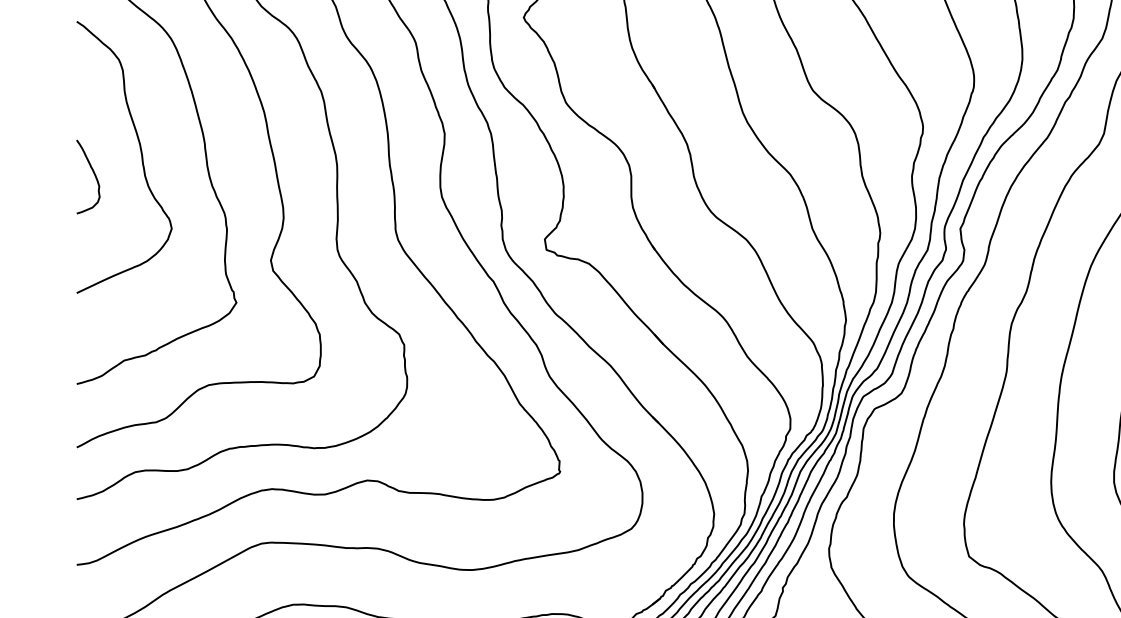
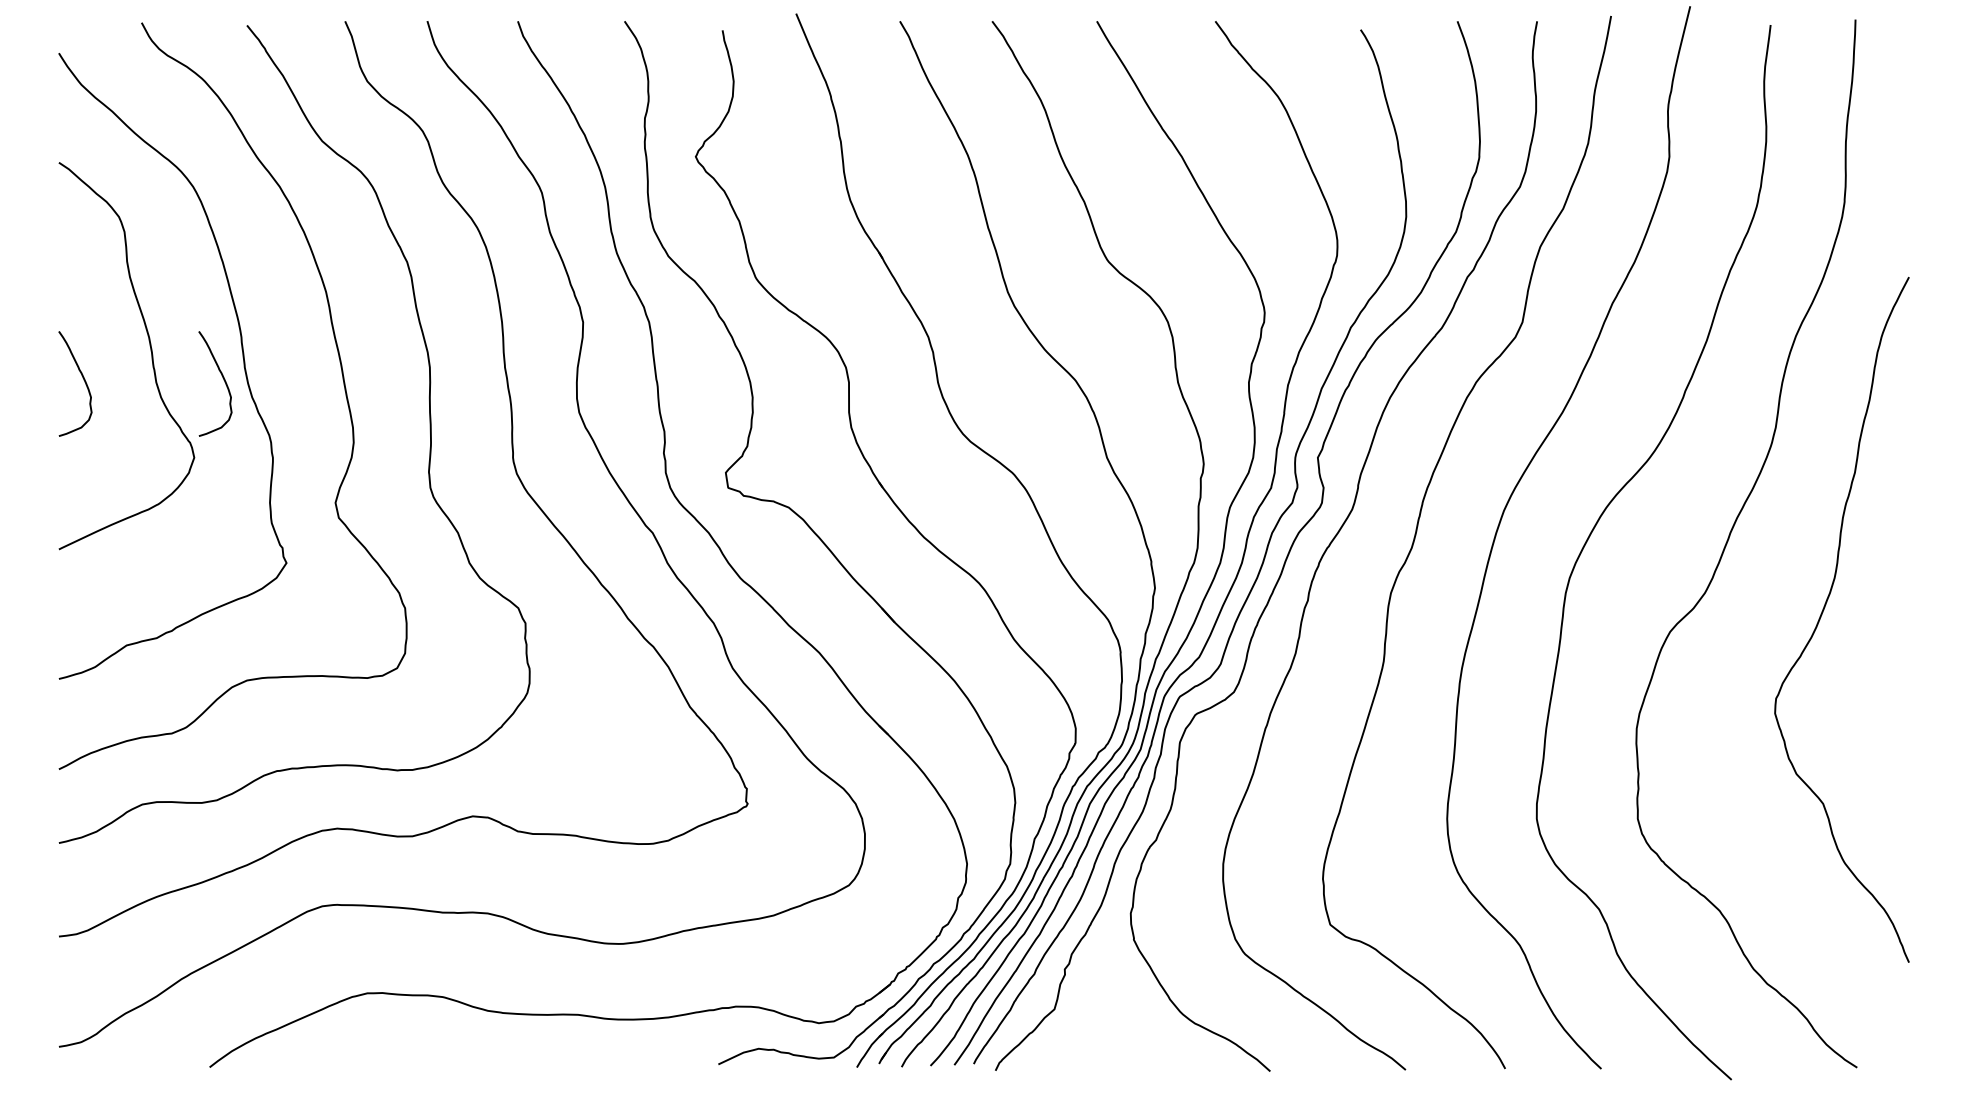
curve: (192, 174) -> (223, 380), added

